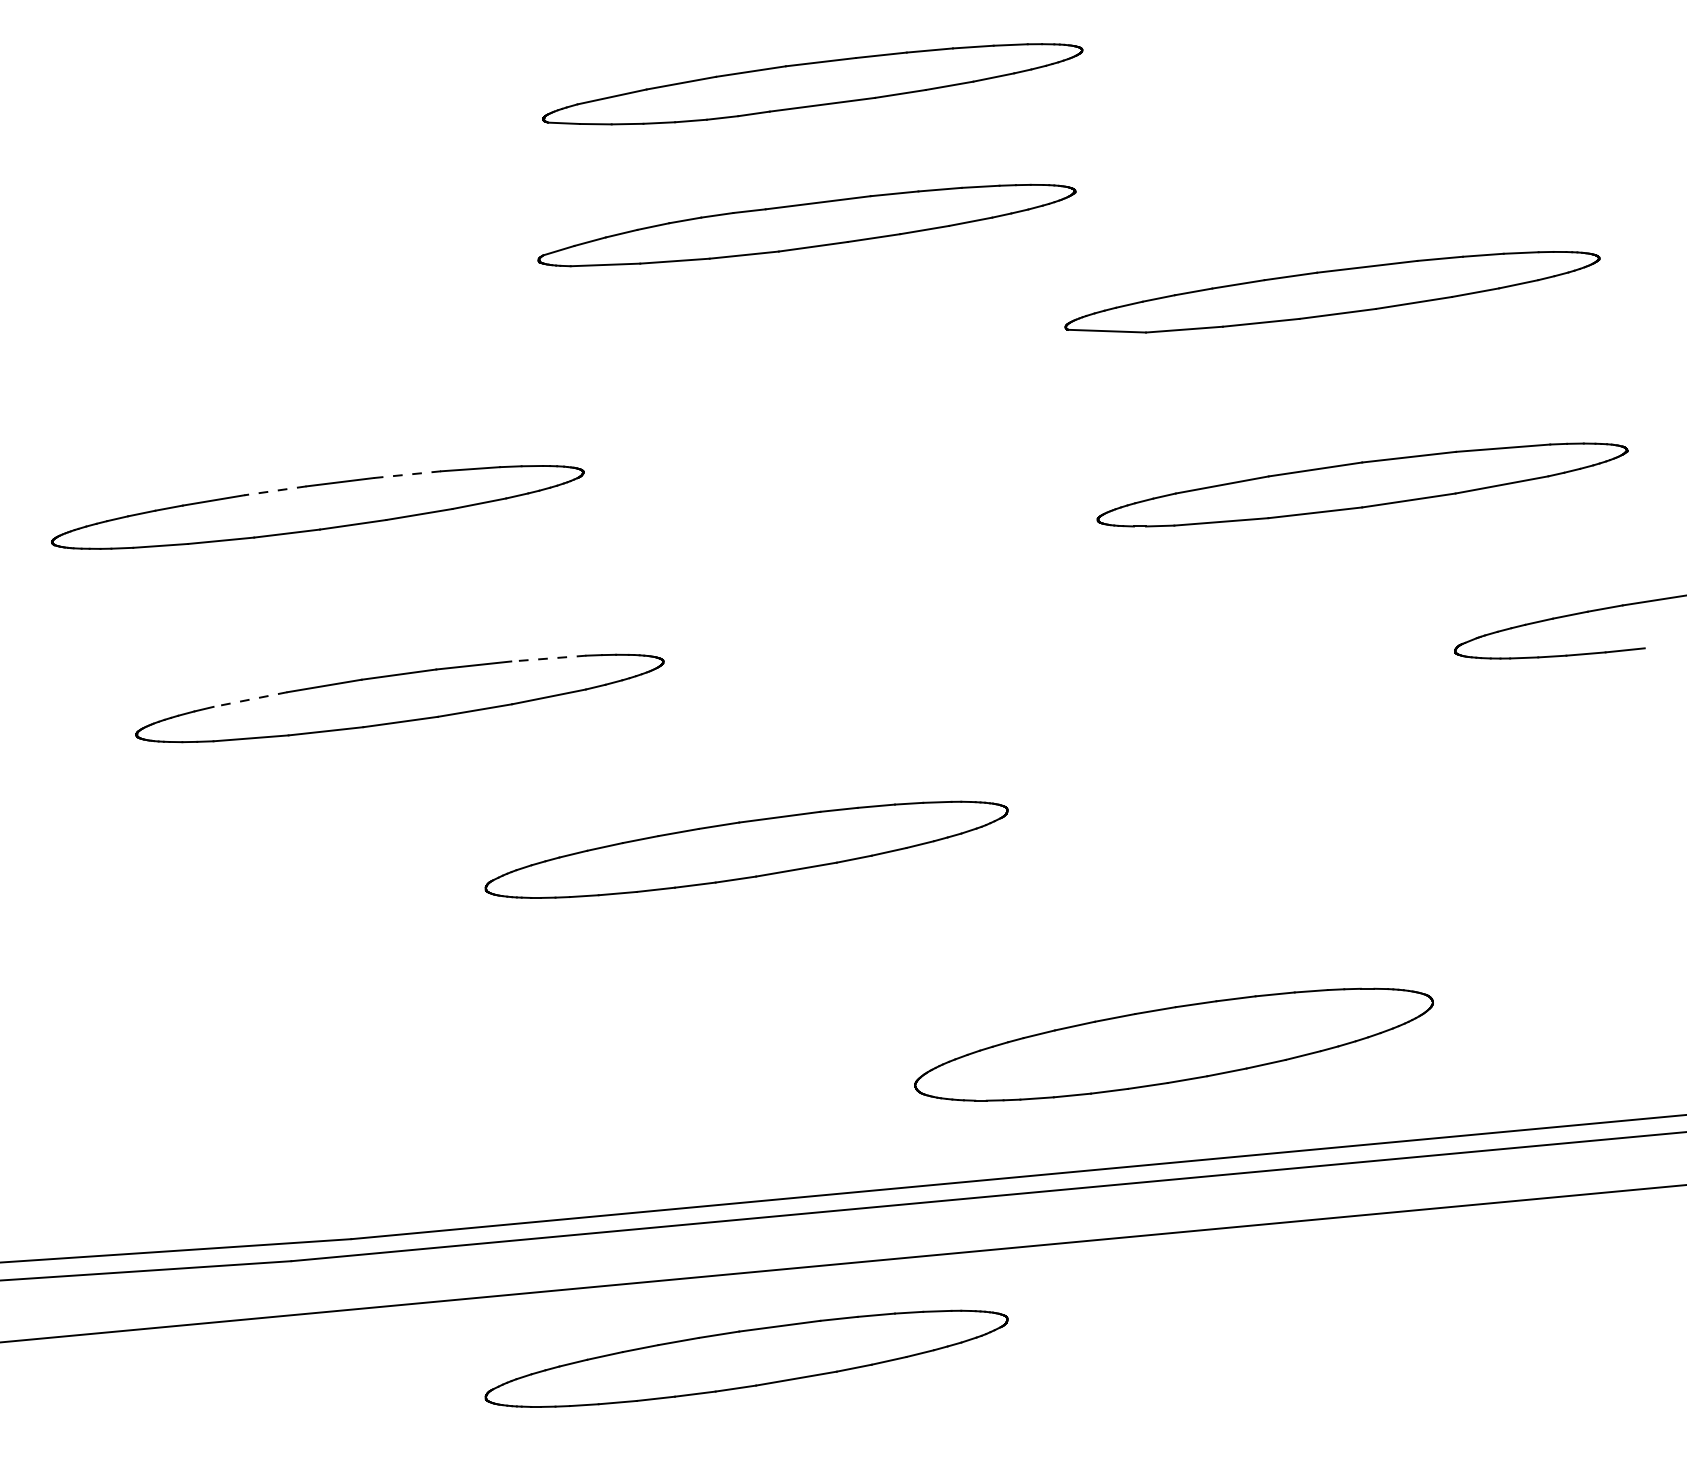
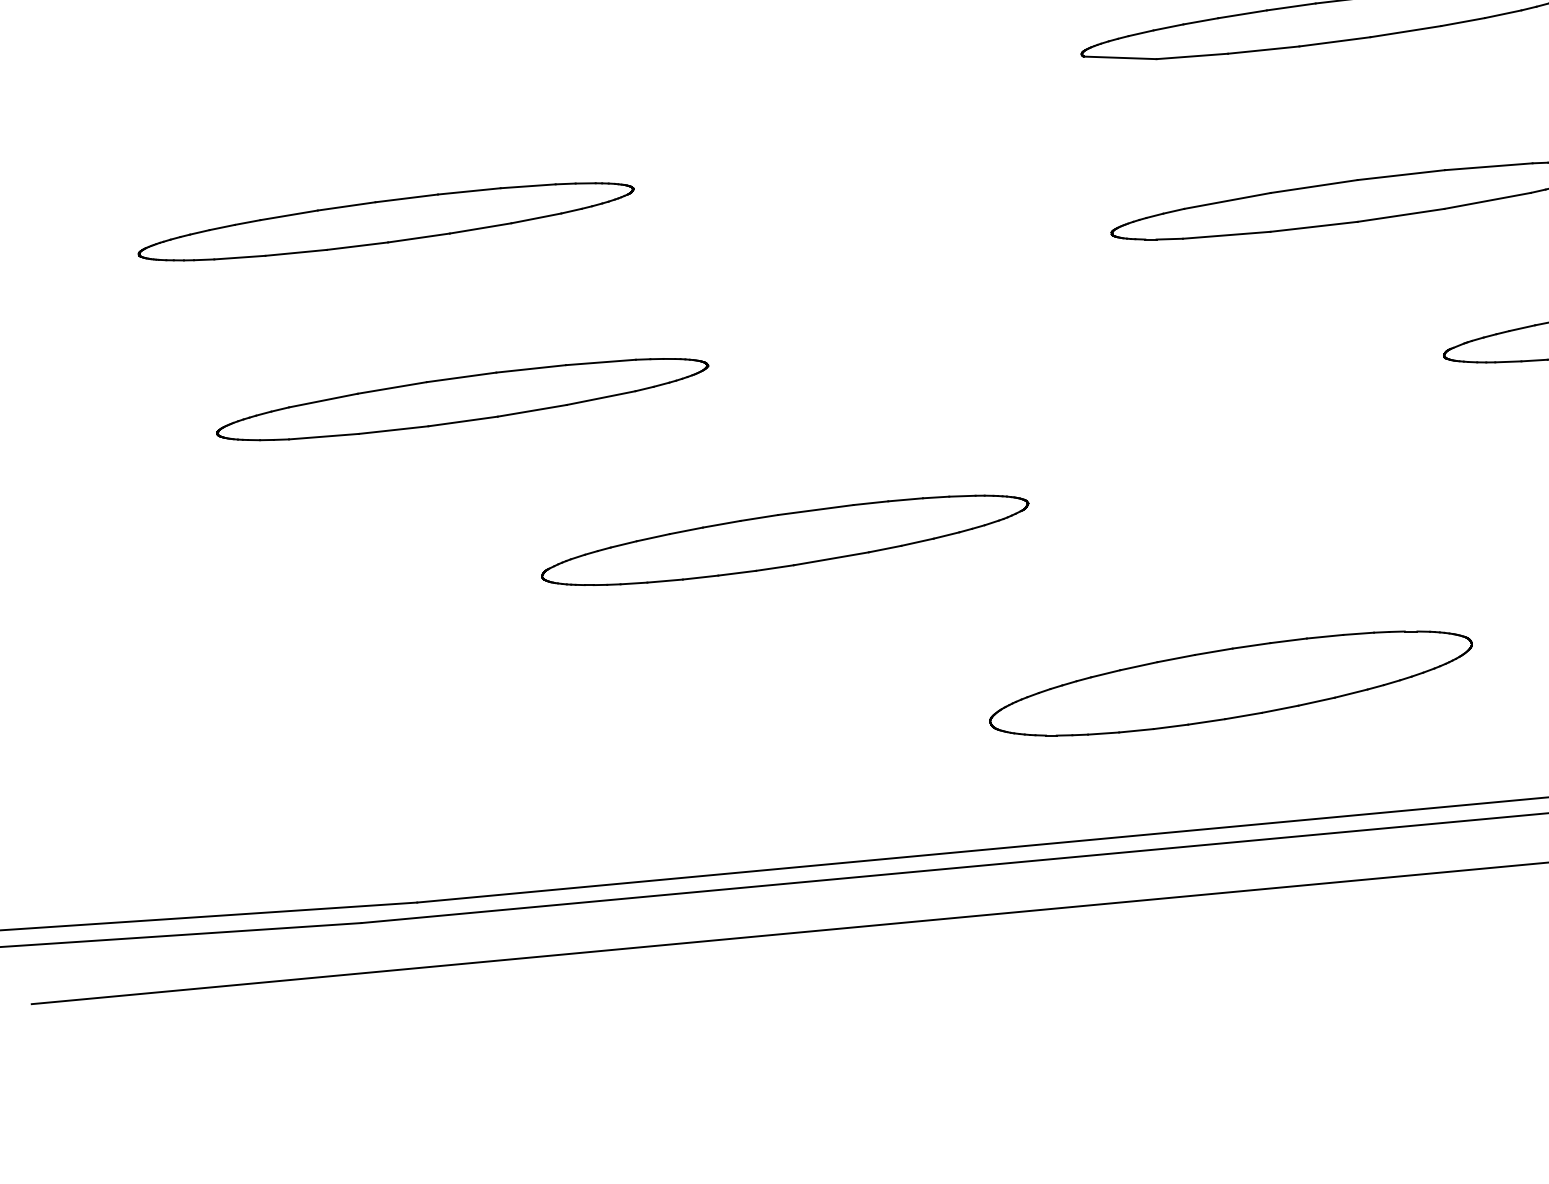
line: (407, 474) -> (469, 191), dashed -> solid
line: (274, 490) -> (345, 206), dashed -> solid
line: (548, 658) -> (600, 362), dashed -> solid
line: (250, 699) -> (323, 400), dashed -> solid
part: (1173, 1044) -> (1230, 683), moved
part: (746, 1358) -> (784, 1013), removed

